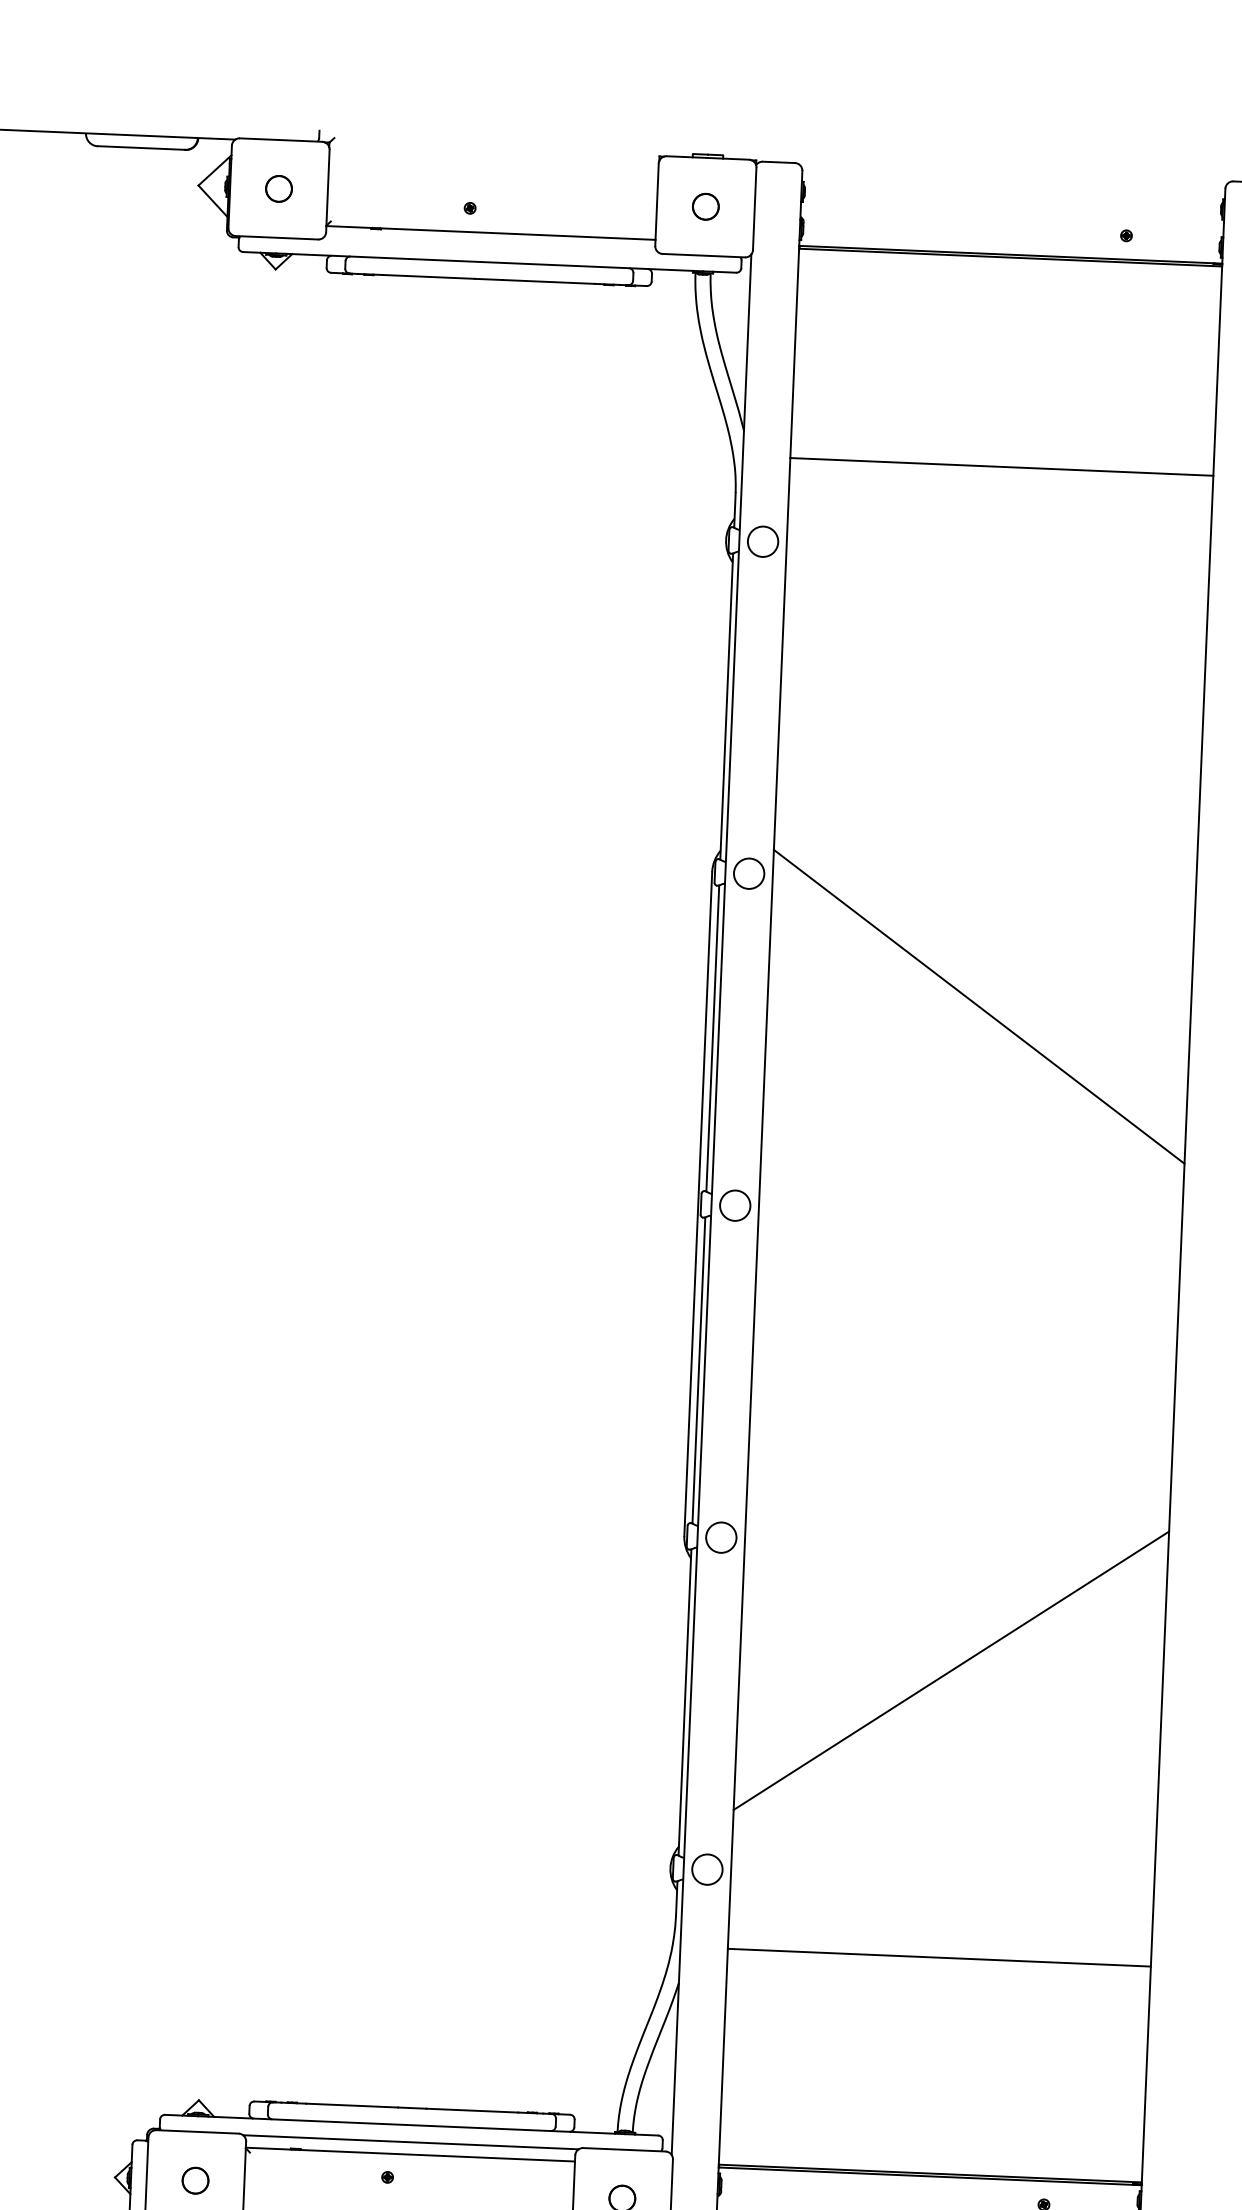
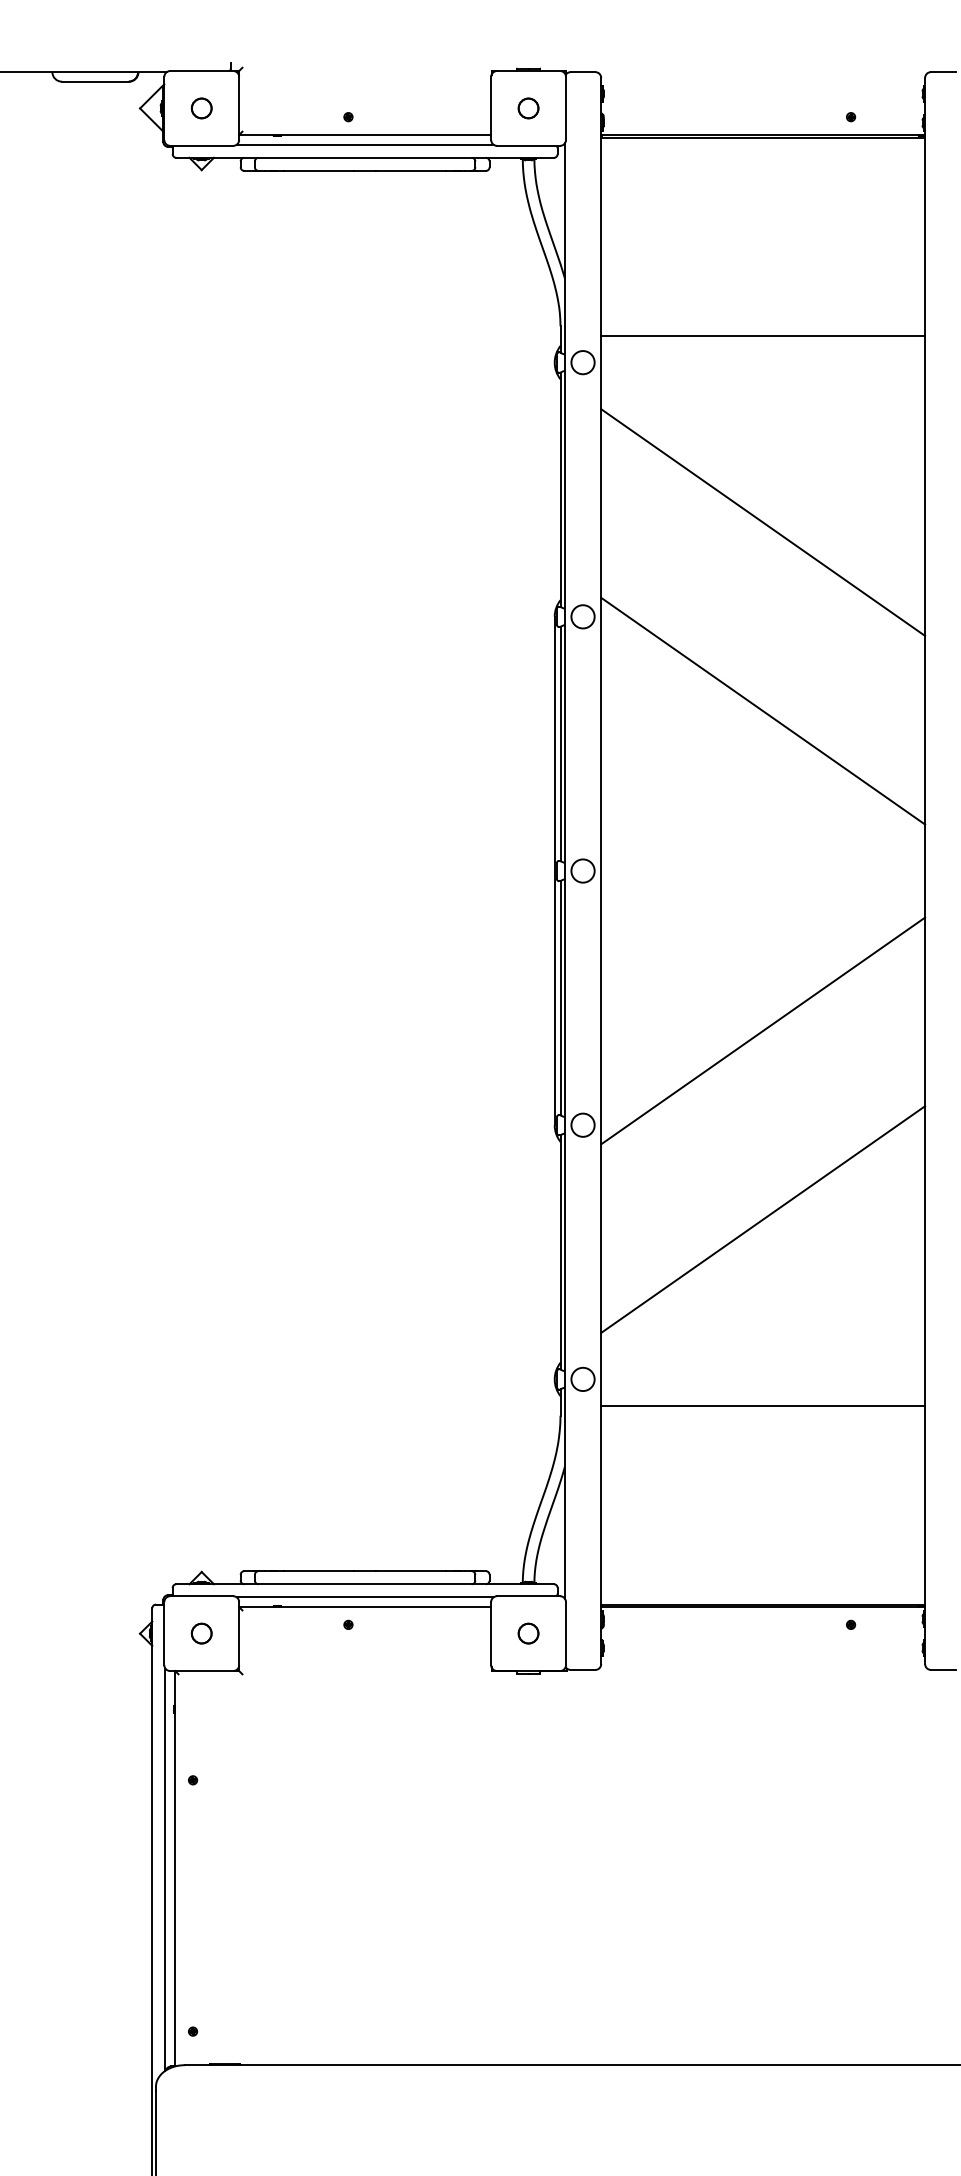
line: (489, 244) -> (364, 144), added
line: (1002, 466) -> (763, 335), moved
line: (989, 760) -> (763, 522), added
line: (962, 1423) -> (763, 1030), added
line: (939, 1957) -> (763, 1406), moved

